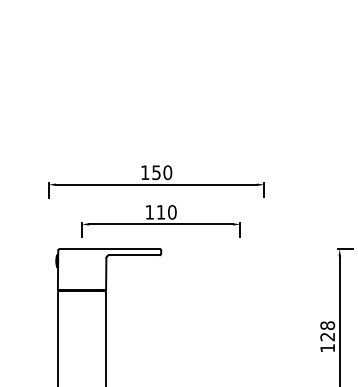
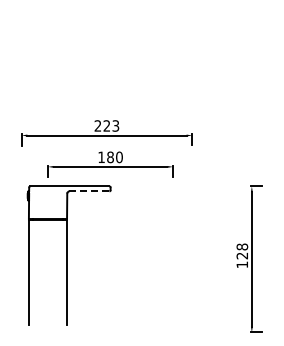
text: (155, 172) -> (106, 125), 150 -> 223
text: (161, 212) -> (110, 157), 110 -> 180
line: (133, 255) -> (88, 191), solid -> dashed

